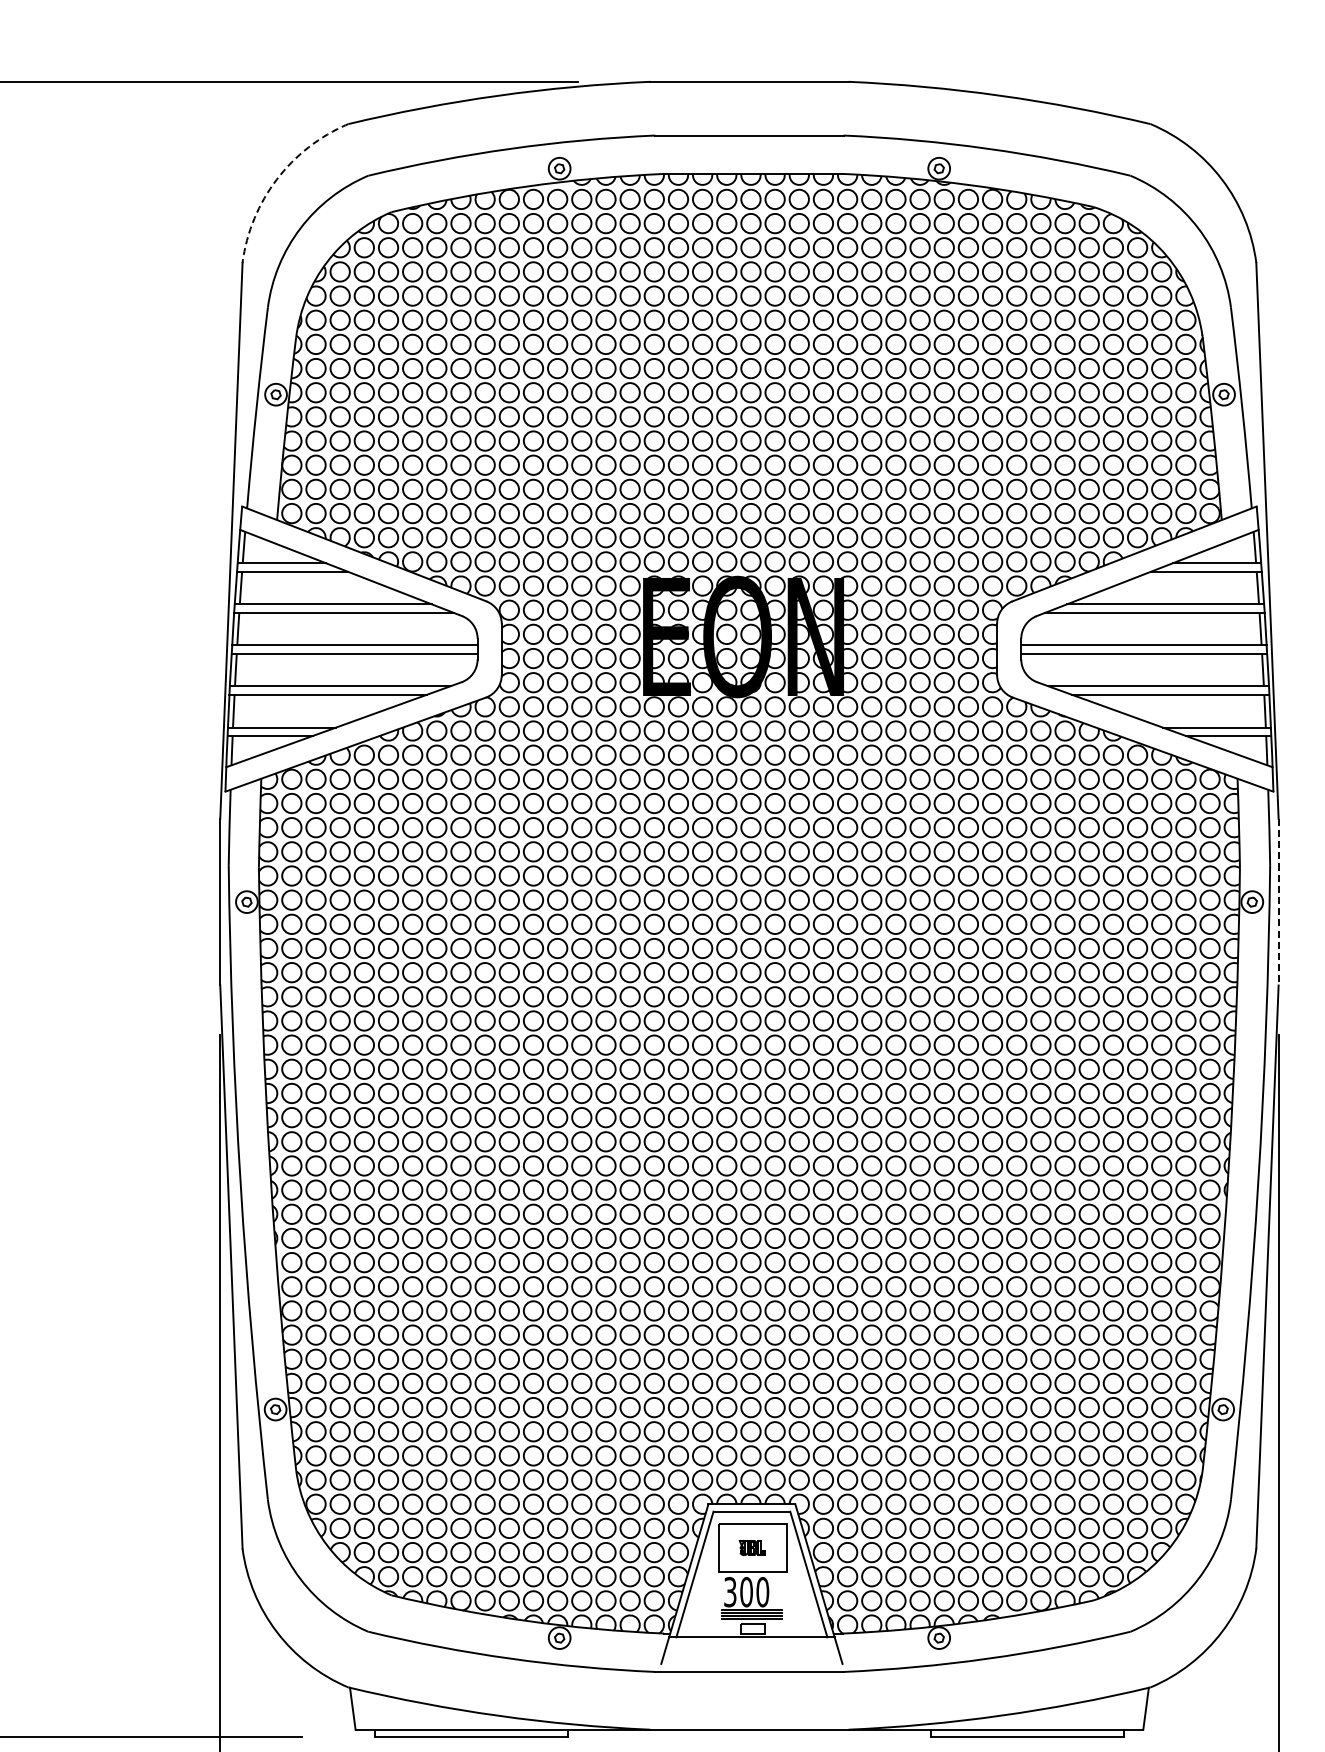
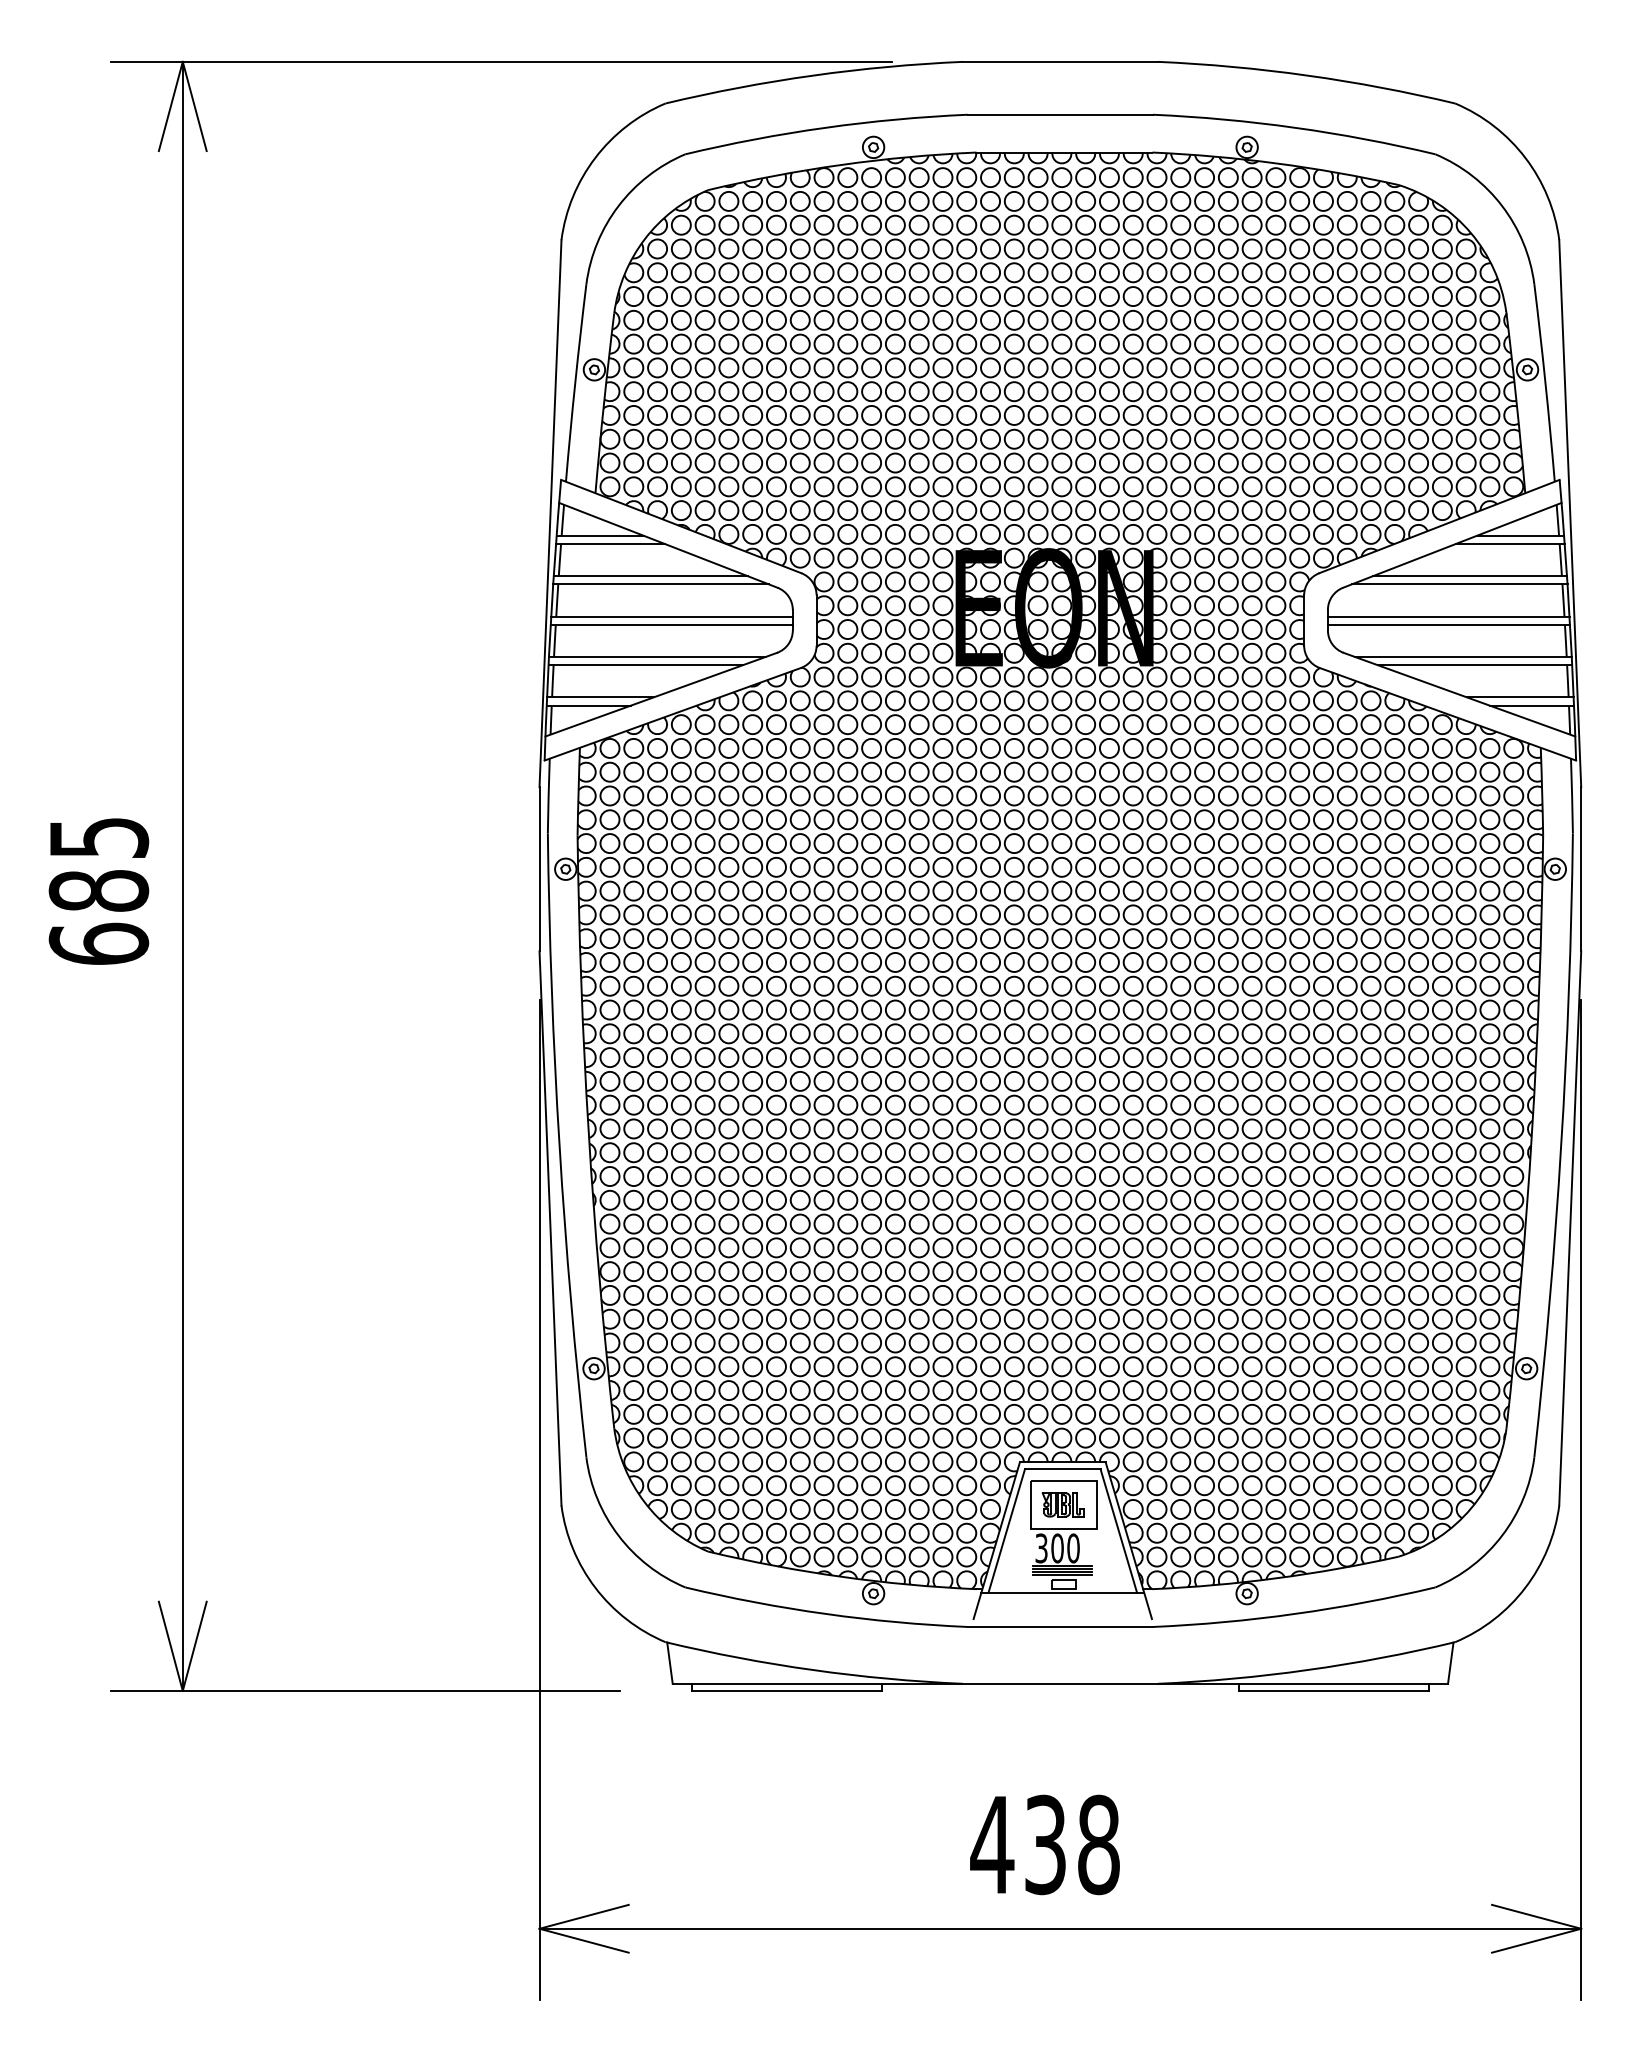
arc: (277, 178) -> (595, 157), dashed -> solid
line: (1278, 902) -> (1581, 869), dashed -> solid
part: (751, 1547) -> (1062, 1504), size x1.67

